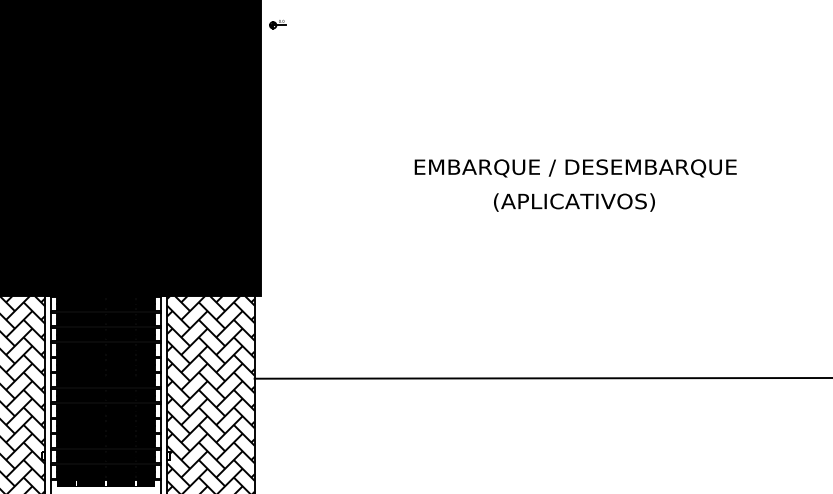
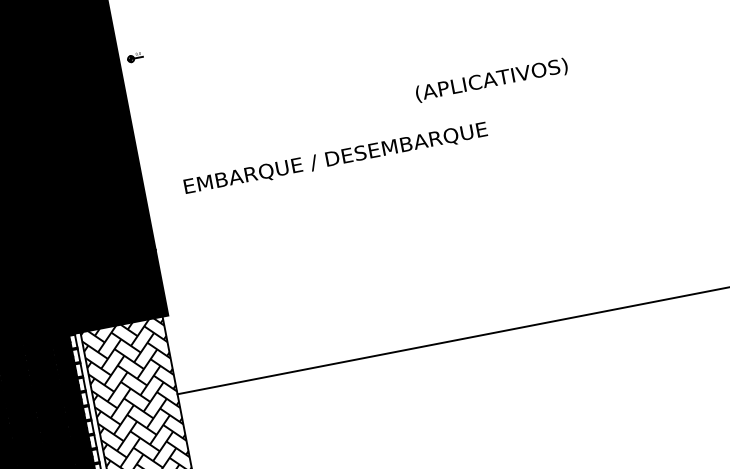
text: (575, 168) -> (335, 159), moved
text: (574, 202) -> (491, 80), moved

